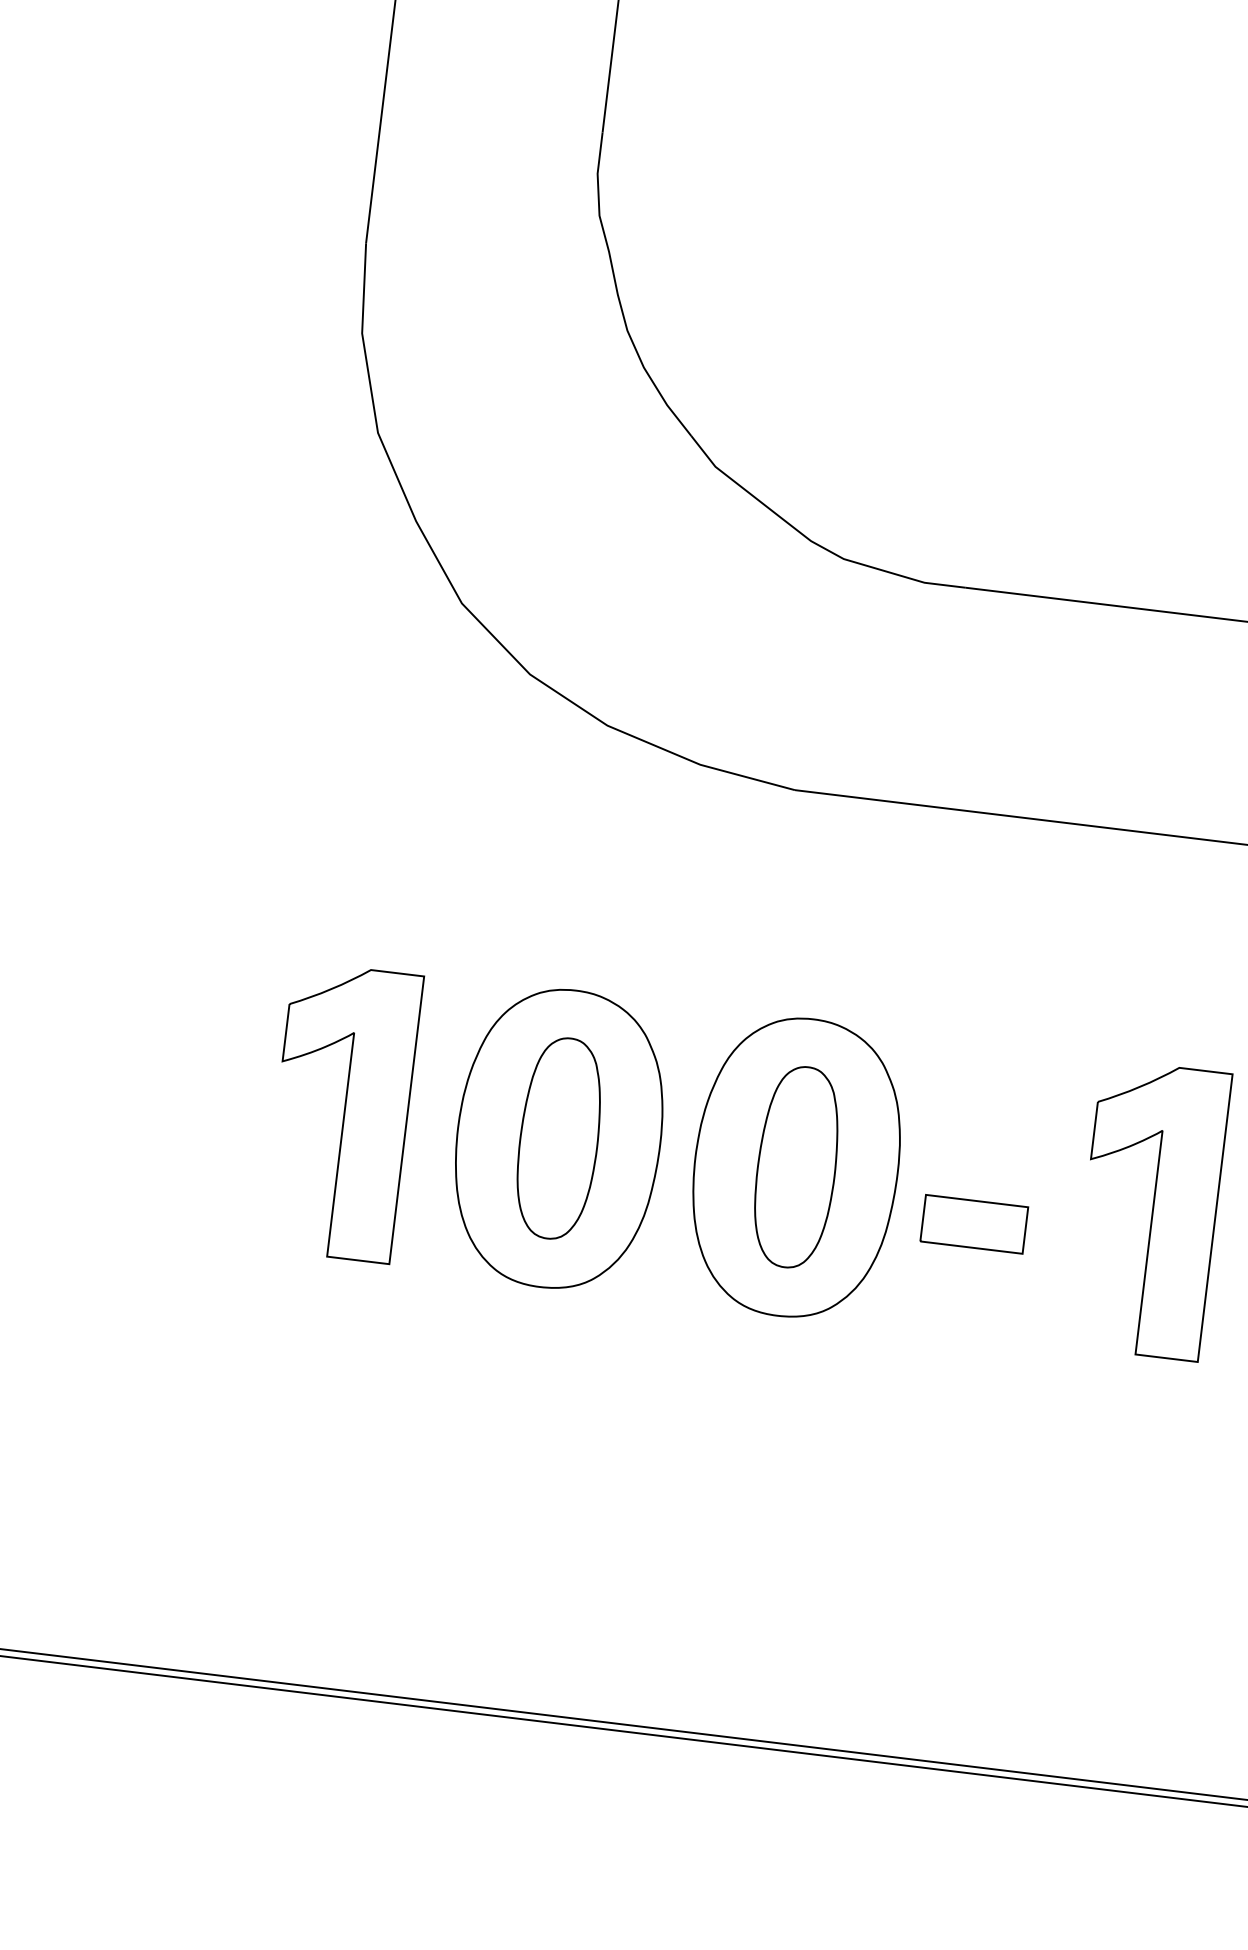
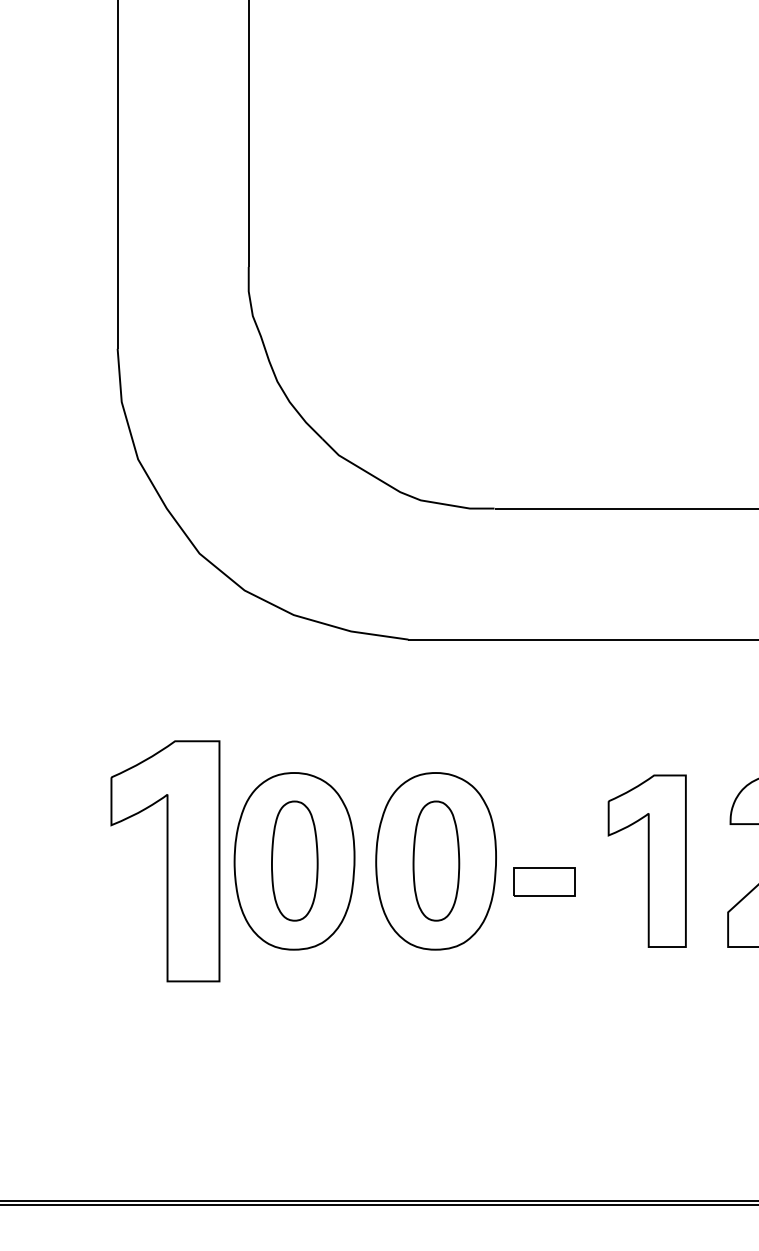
part: (340, 1111) -> (164, 860), size x1.4

